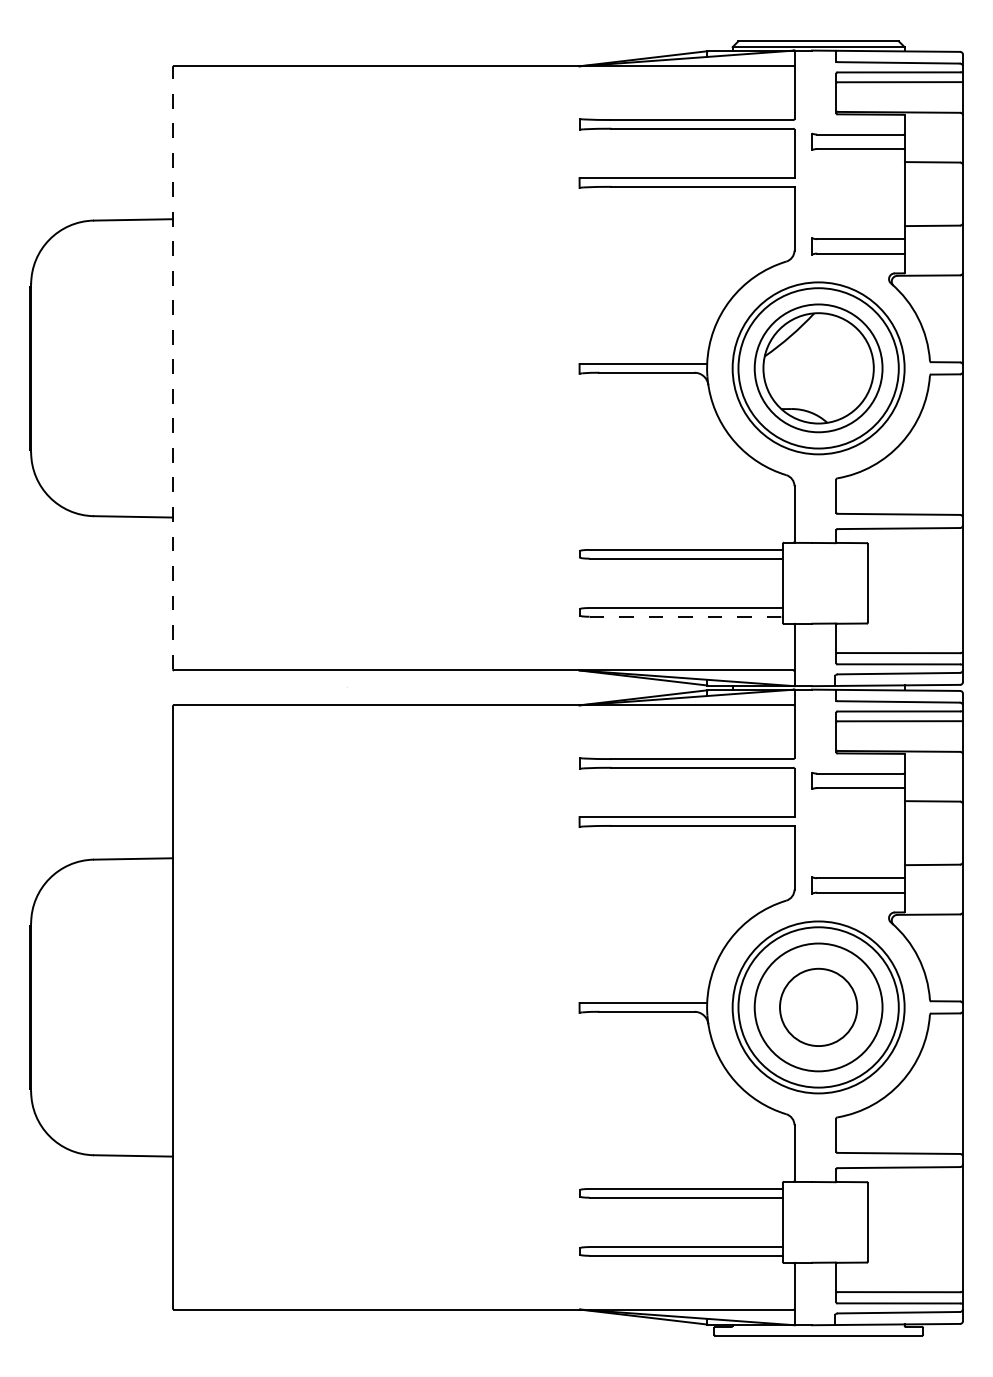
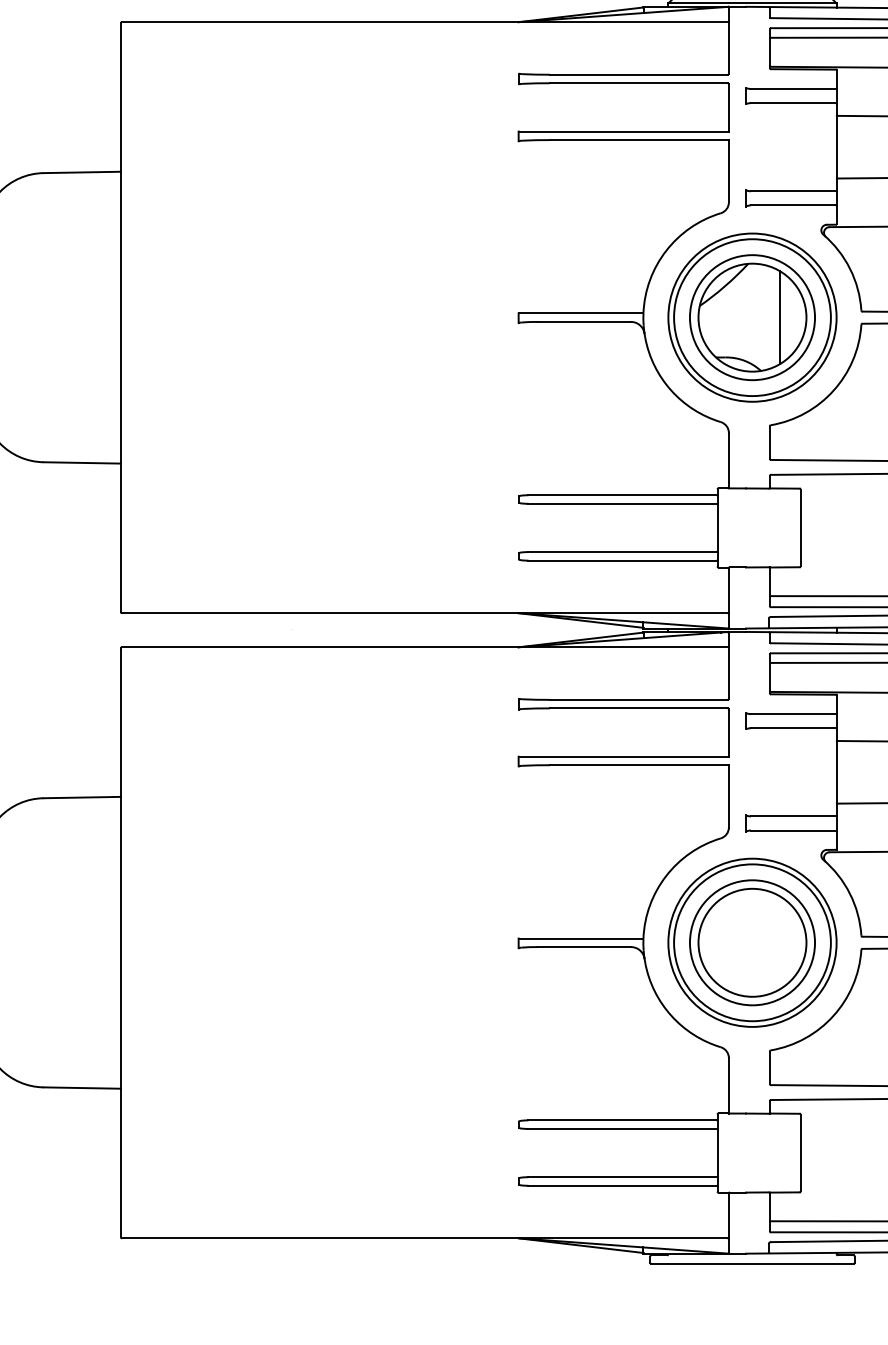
line: (846, 367) -> (779, 316), added
line: (172, 368) -> (120, 317), dashed -> solid
line: (686, 616) -> (623, 560), dashed -> solid
circle: (818, 1007) -> (752, 942), size x1.43

